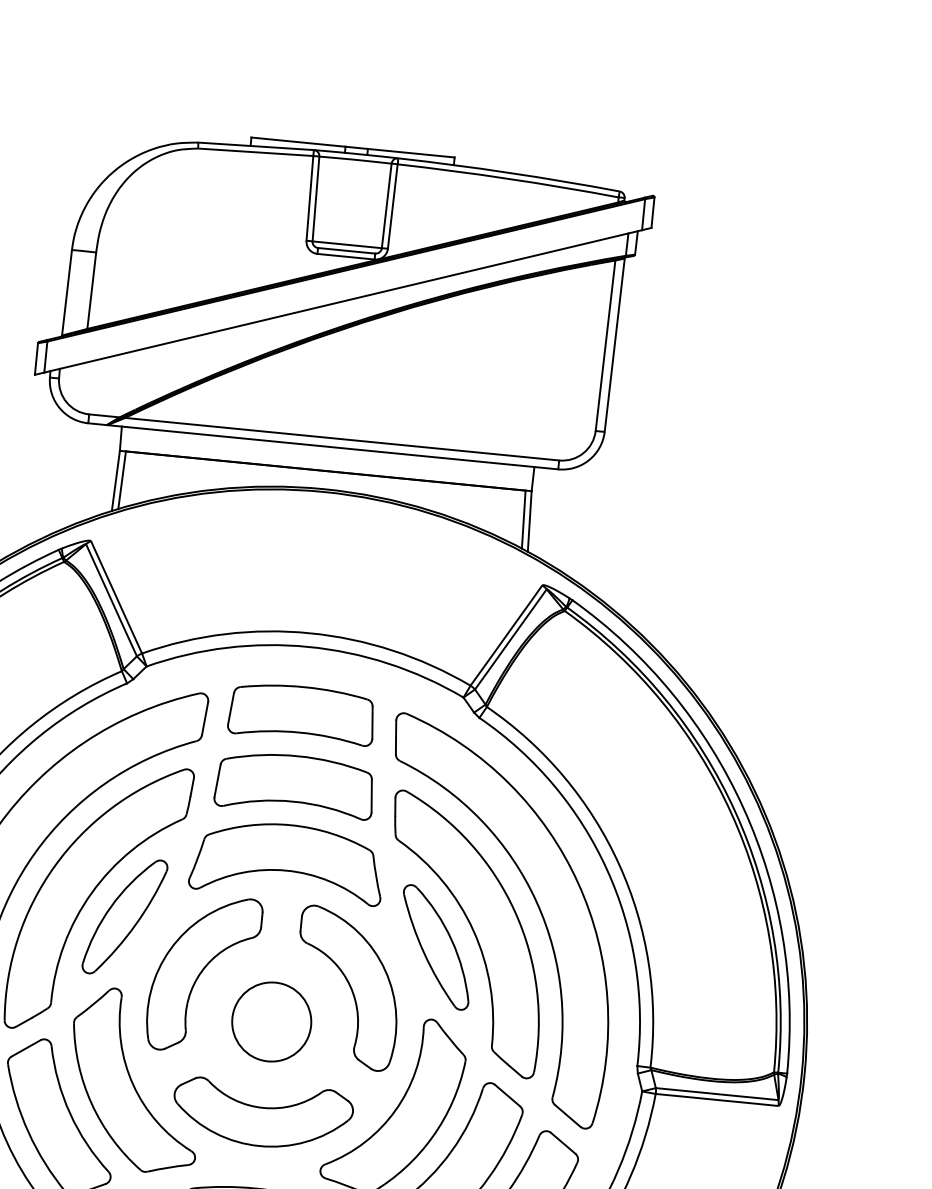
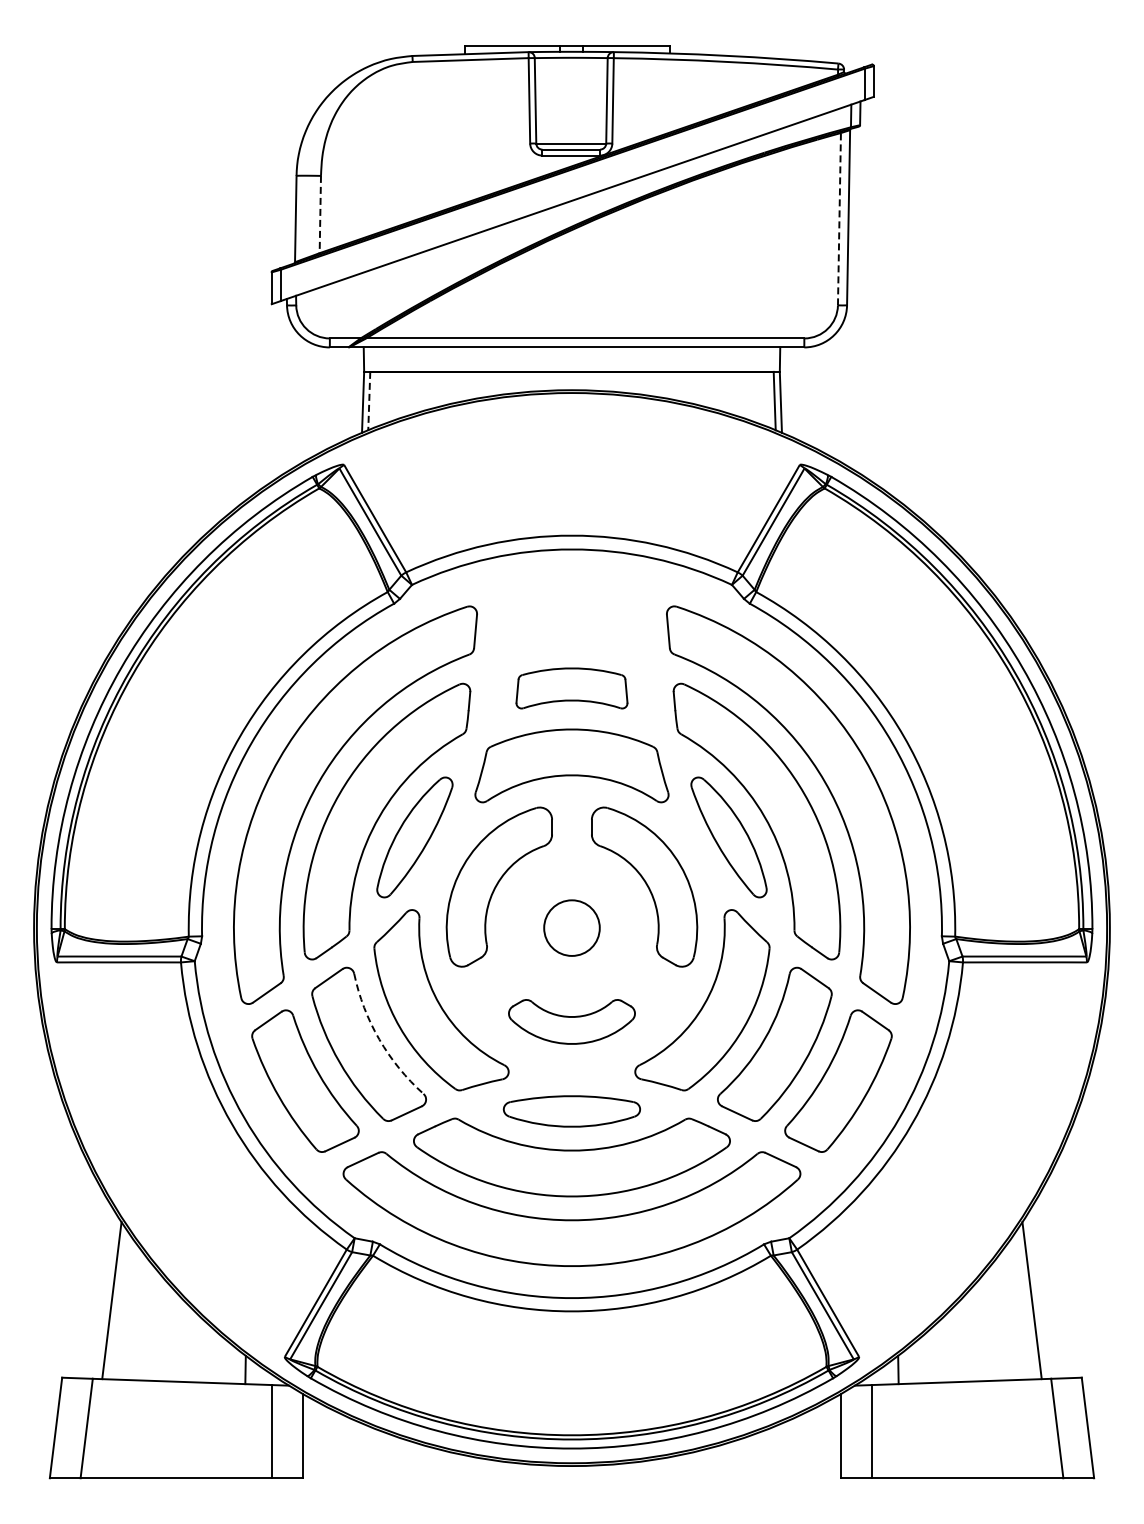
line: (91, 290) -> (320, 214), solid -> dashed
line: (605, 345) -> (839, 218), solid -> dashed
line: (122, 480) -> (369, 401), solid -> dashed
part: (301, 713) -> (571, 616), removed
part: (294, 784) -> (571, 688), size x0.7
circle: (271, 1021) -> (571, 927), size x0.7
arc: (70, 1113) -> (379, 1039), solid -> dashed
part: (262, 1114) -> (571, 1021), size x0.7

